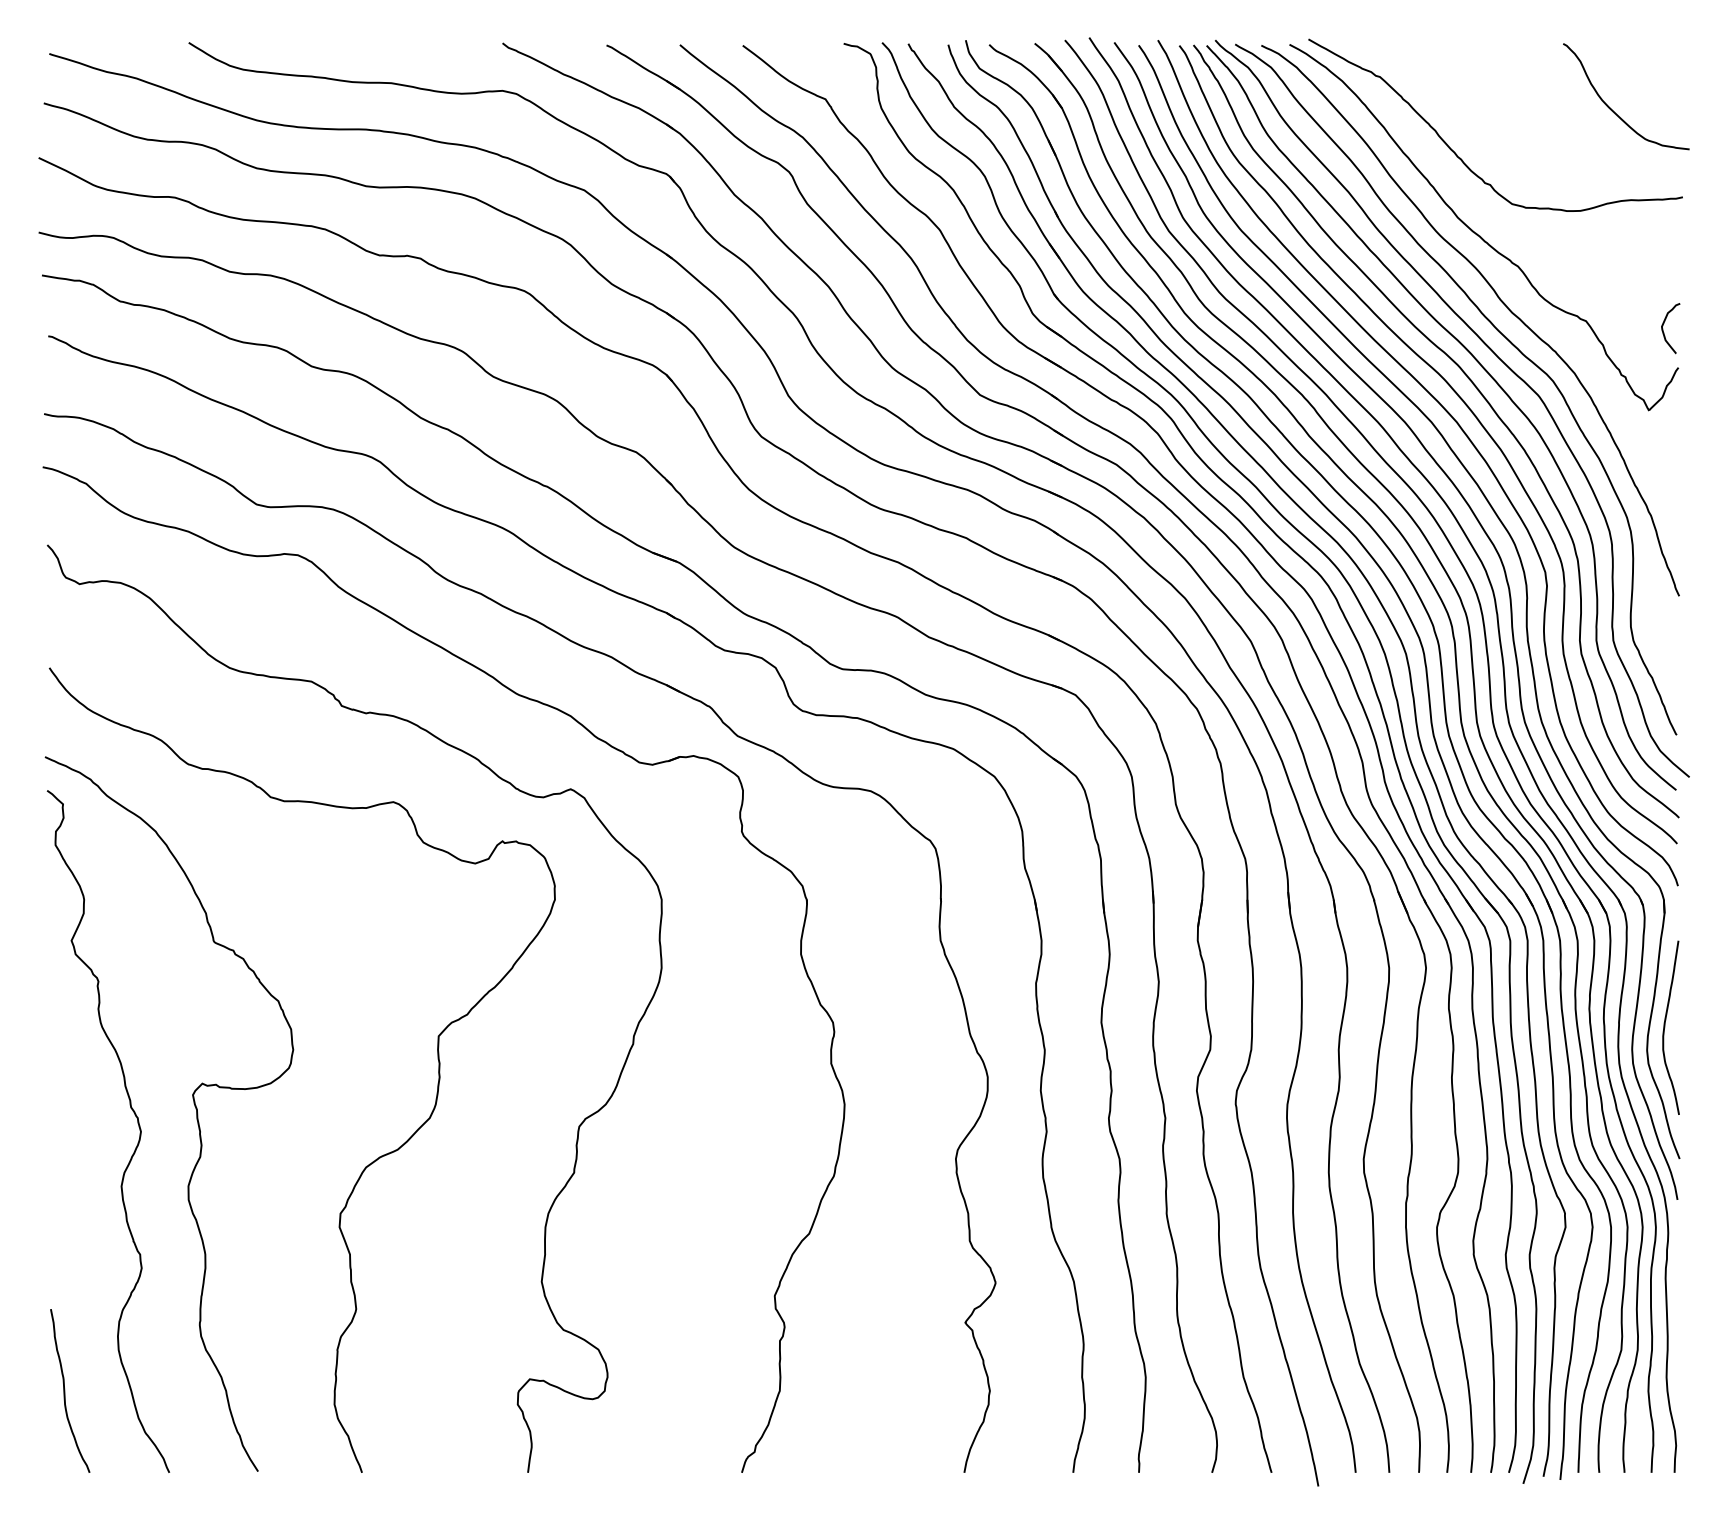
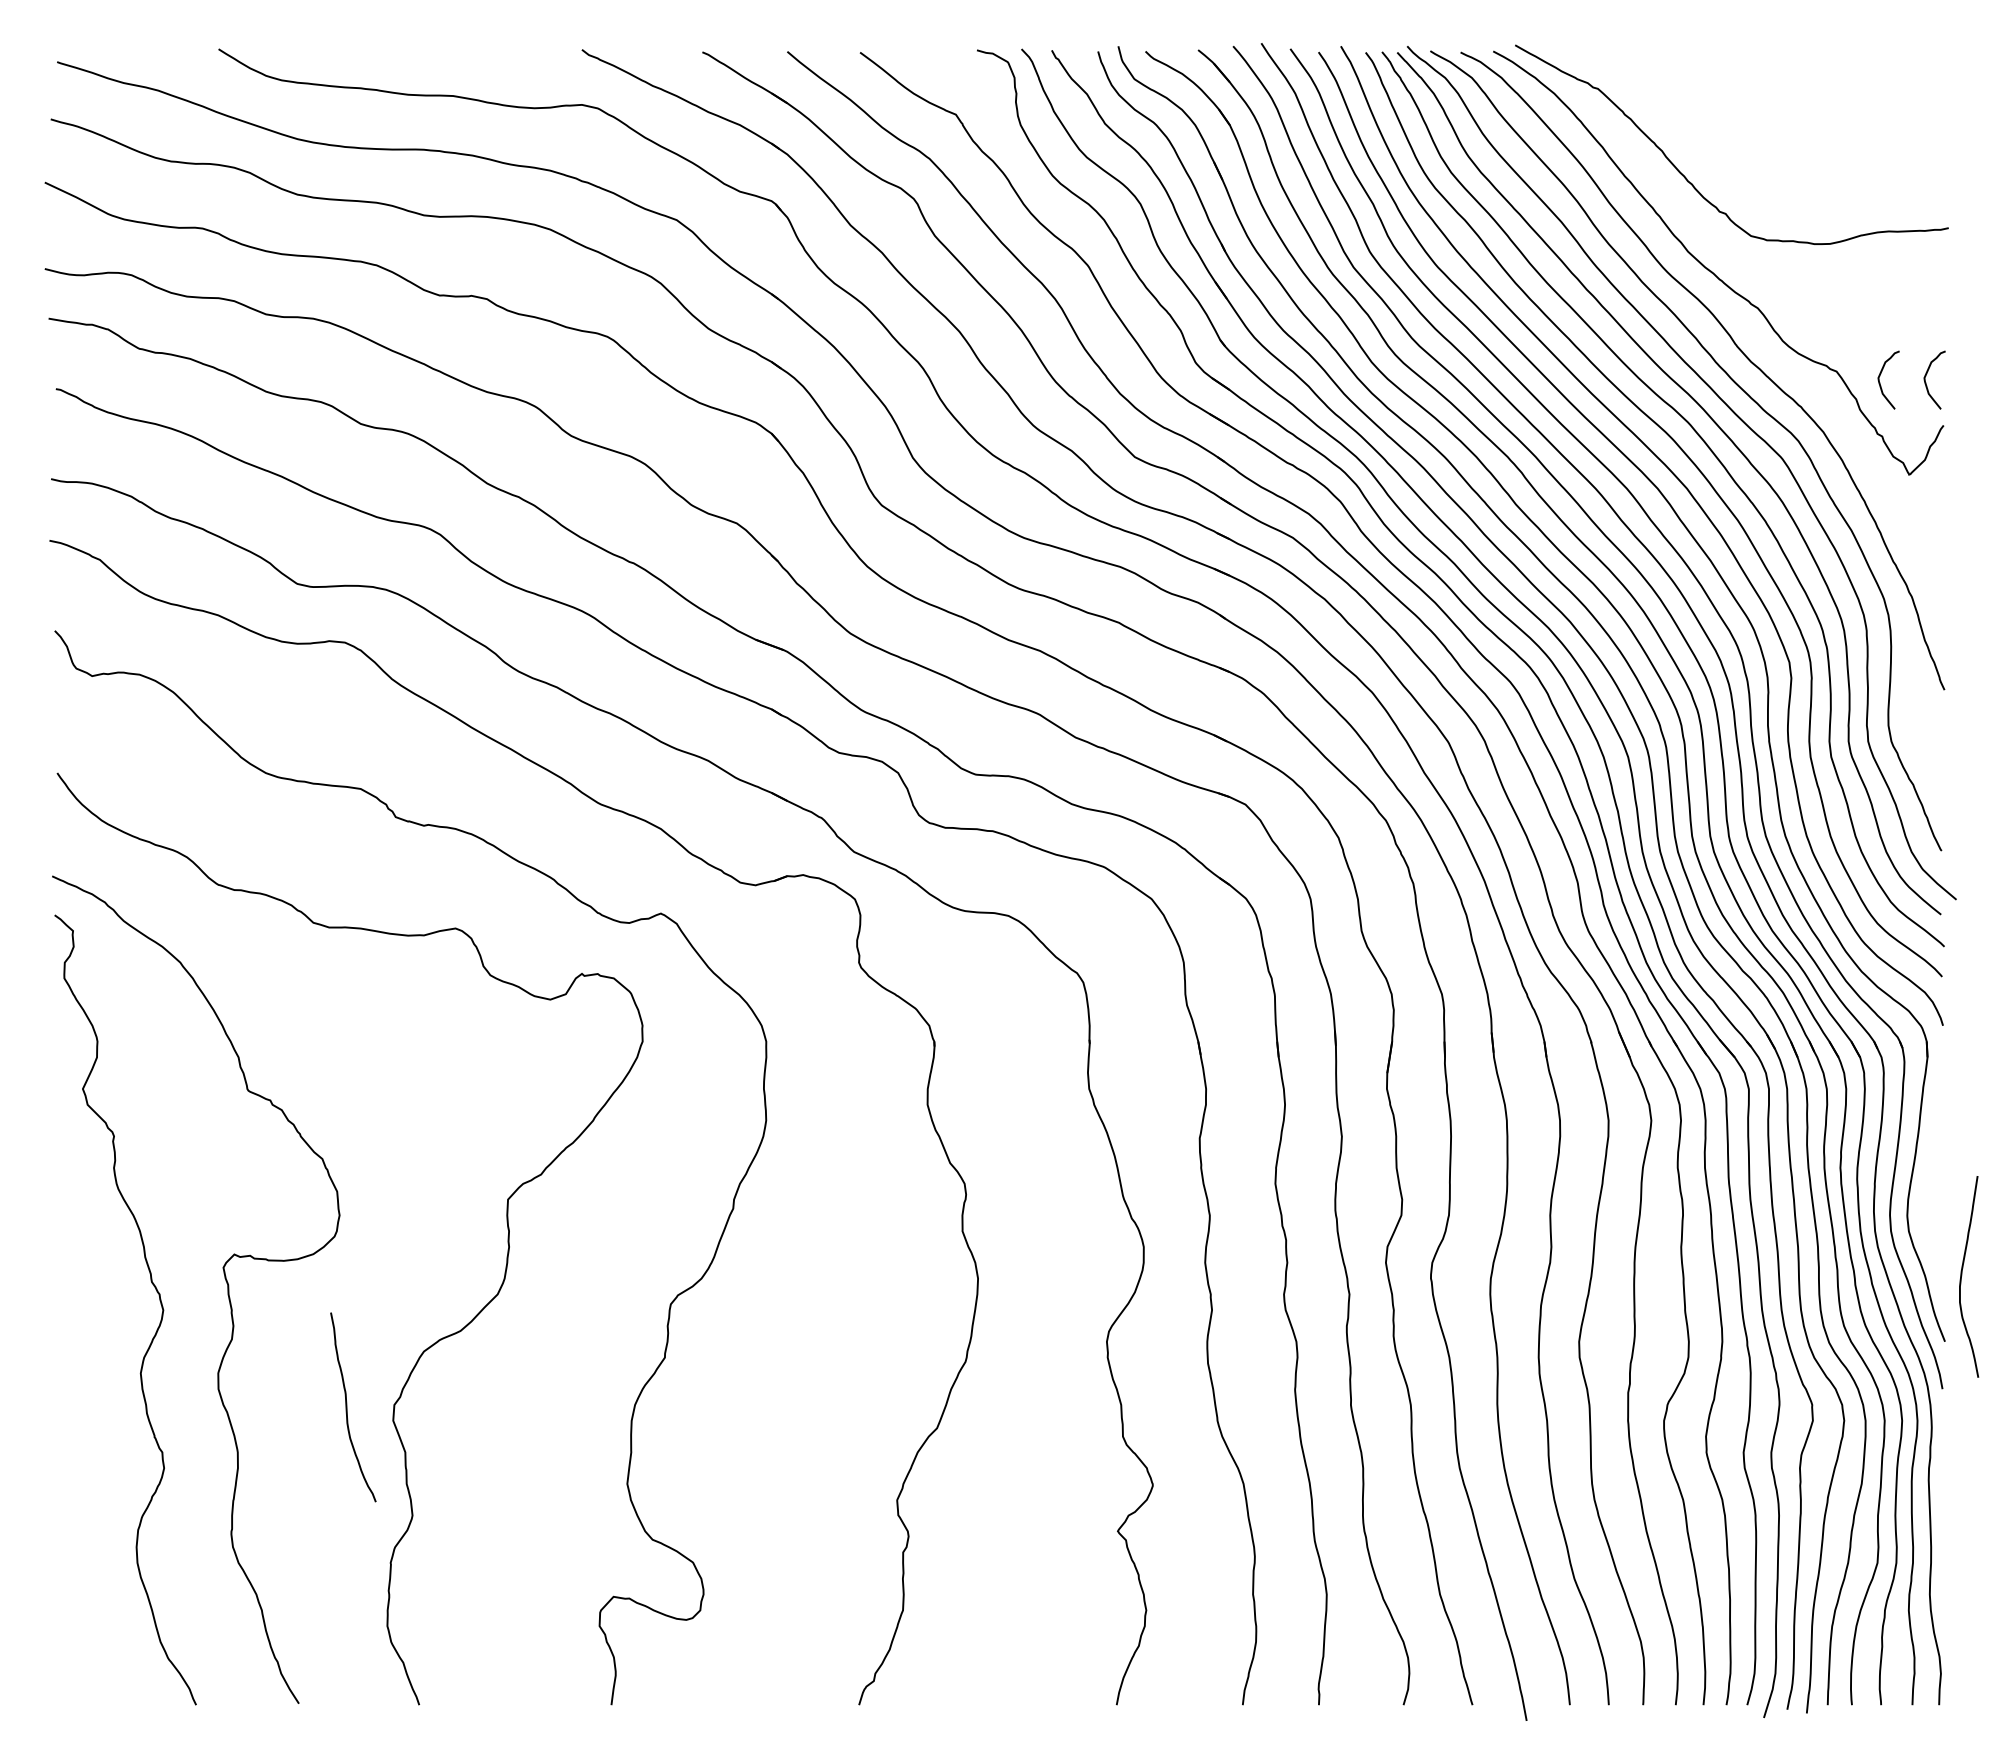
curve: (1612, 109) -> (1867, 126), removed
curve: (1623, 325) -> (1880, 376), added
curve: (1665, 1026) -> (1962, 1275), moved
curve: (65, 1391) -> (347, 1407), moved

